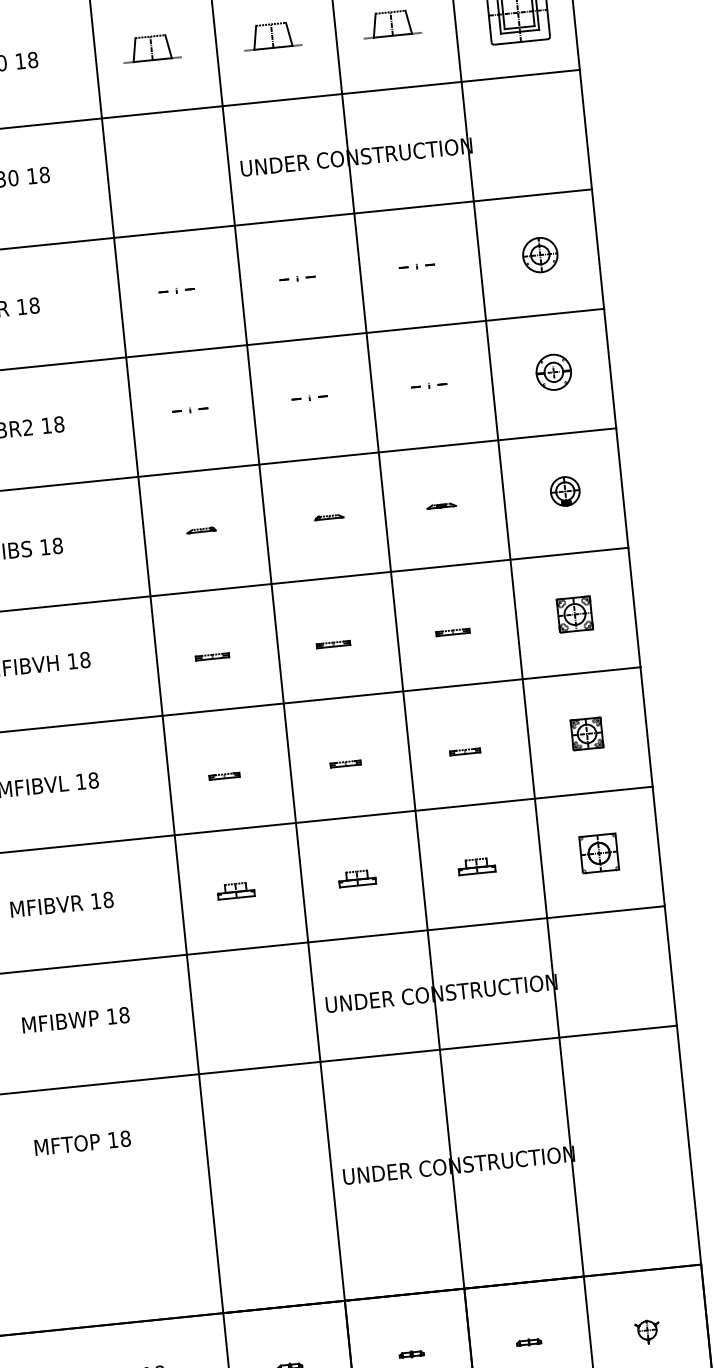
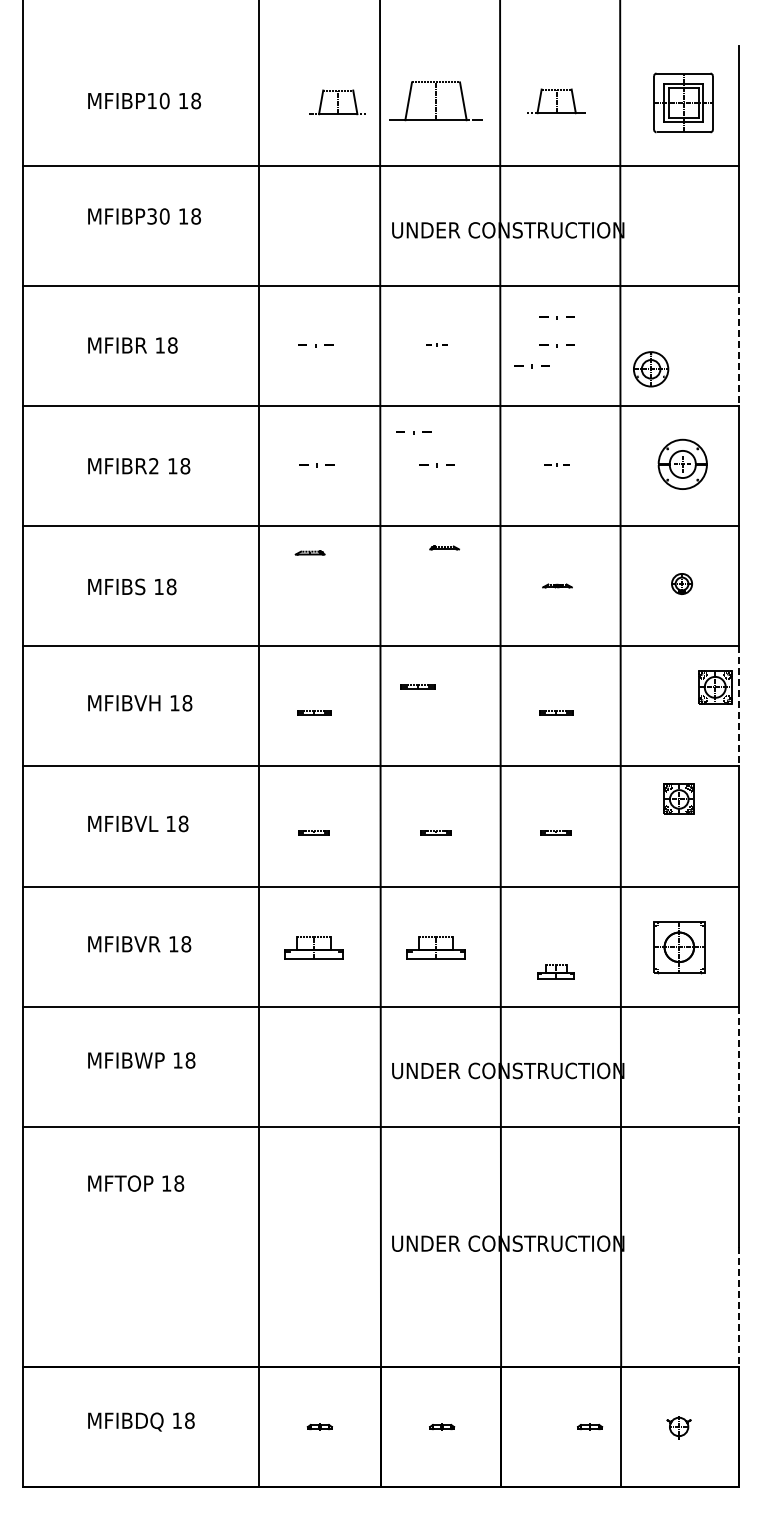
part: (273, 36) -> (437, 101), size x1.6
part: (150, 48) -> (337, 102), moved
part: (413, 239) -> (556, 317), added
line: (598, 249) -> (739, 346), solid -> dashed
part: (540, 255) -> (651, 369), moved
part: (296, 279) -> (436, 345), size x0.6
part: (393, 290) -> (531, 366), added
part: (282, 367) -> (413, 432), added
part: (553, 371) -> (682, 463), size x1.4
part: (429, 386) -> (557, 465), size x0.7
part: (564, 491) -> (681, 583), size x0.7
part: (329, 516) -> (444, 547), moved
part: (200, 530) -> (309, 552), moved
line: (634, 607) -> (739, 706), solid -> dashed
part: (575, 614) -> (715, 687), moved
part: (332, 644) -> (417, 686), moved
part: (586, 733) -> (678, 798), moved
part: (598, 853) -> (678, 947), size x1.4
part: (476, 865) -> (555, 971), moved
part: (356, 878) -> (435, 947), size x1.6
part: (235, 890) -> (313, 947), size x1.6
line: (671, 966) -> (739, 1067), solid -> dashed
line: (695, 1205) -> (739, 1307), solid -> dashed
part: (529, 1341) -> (590, 1426), moved

